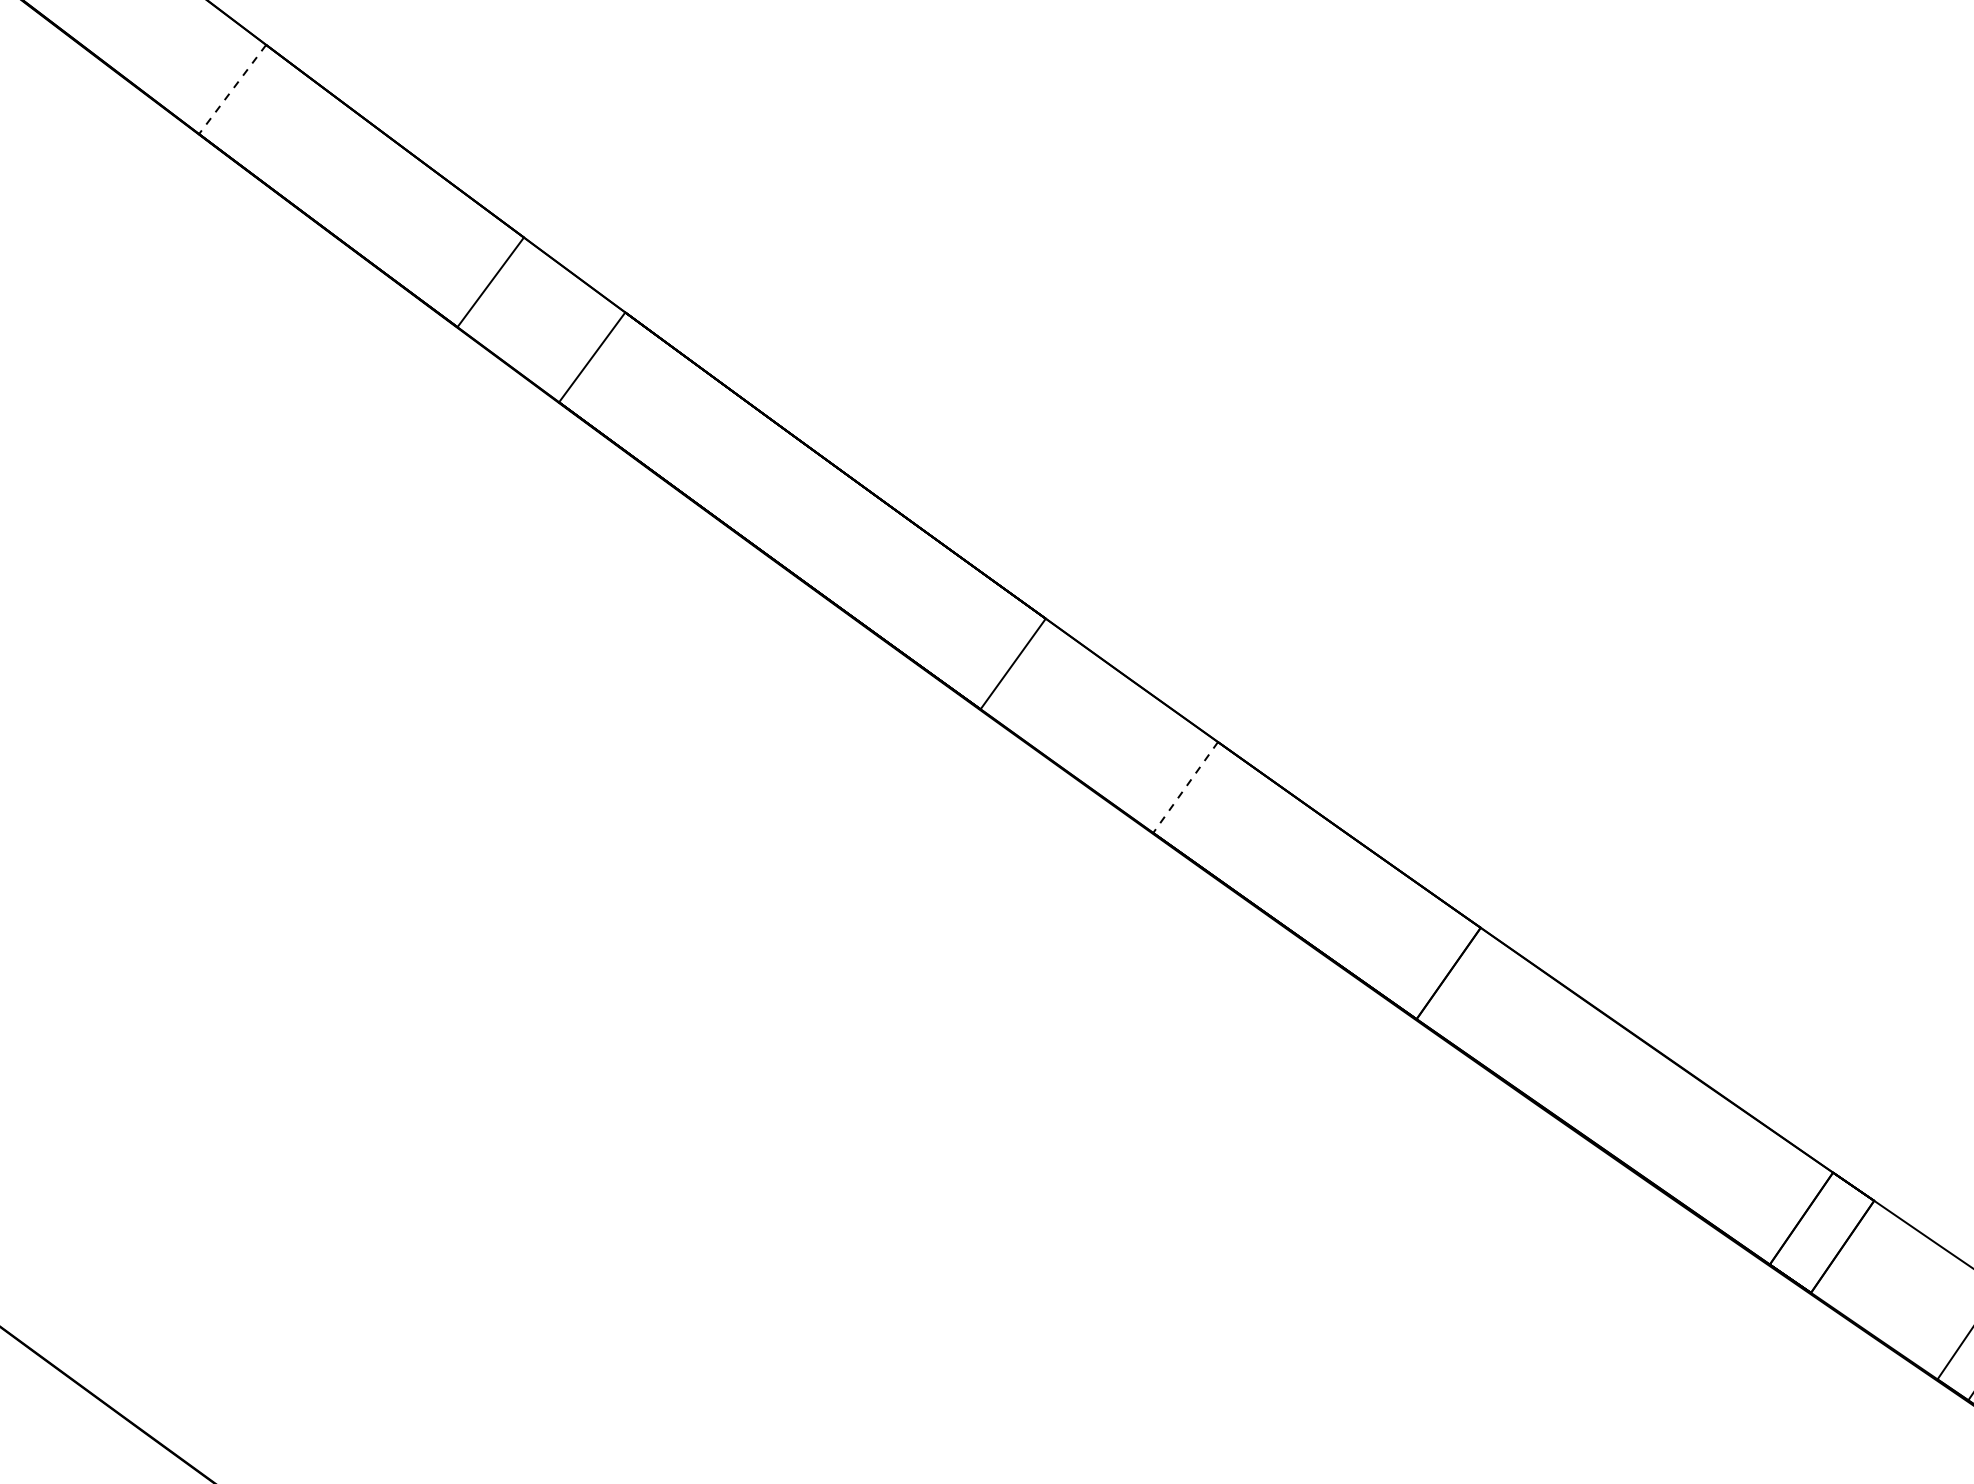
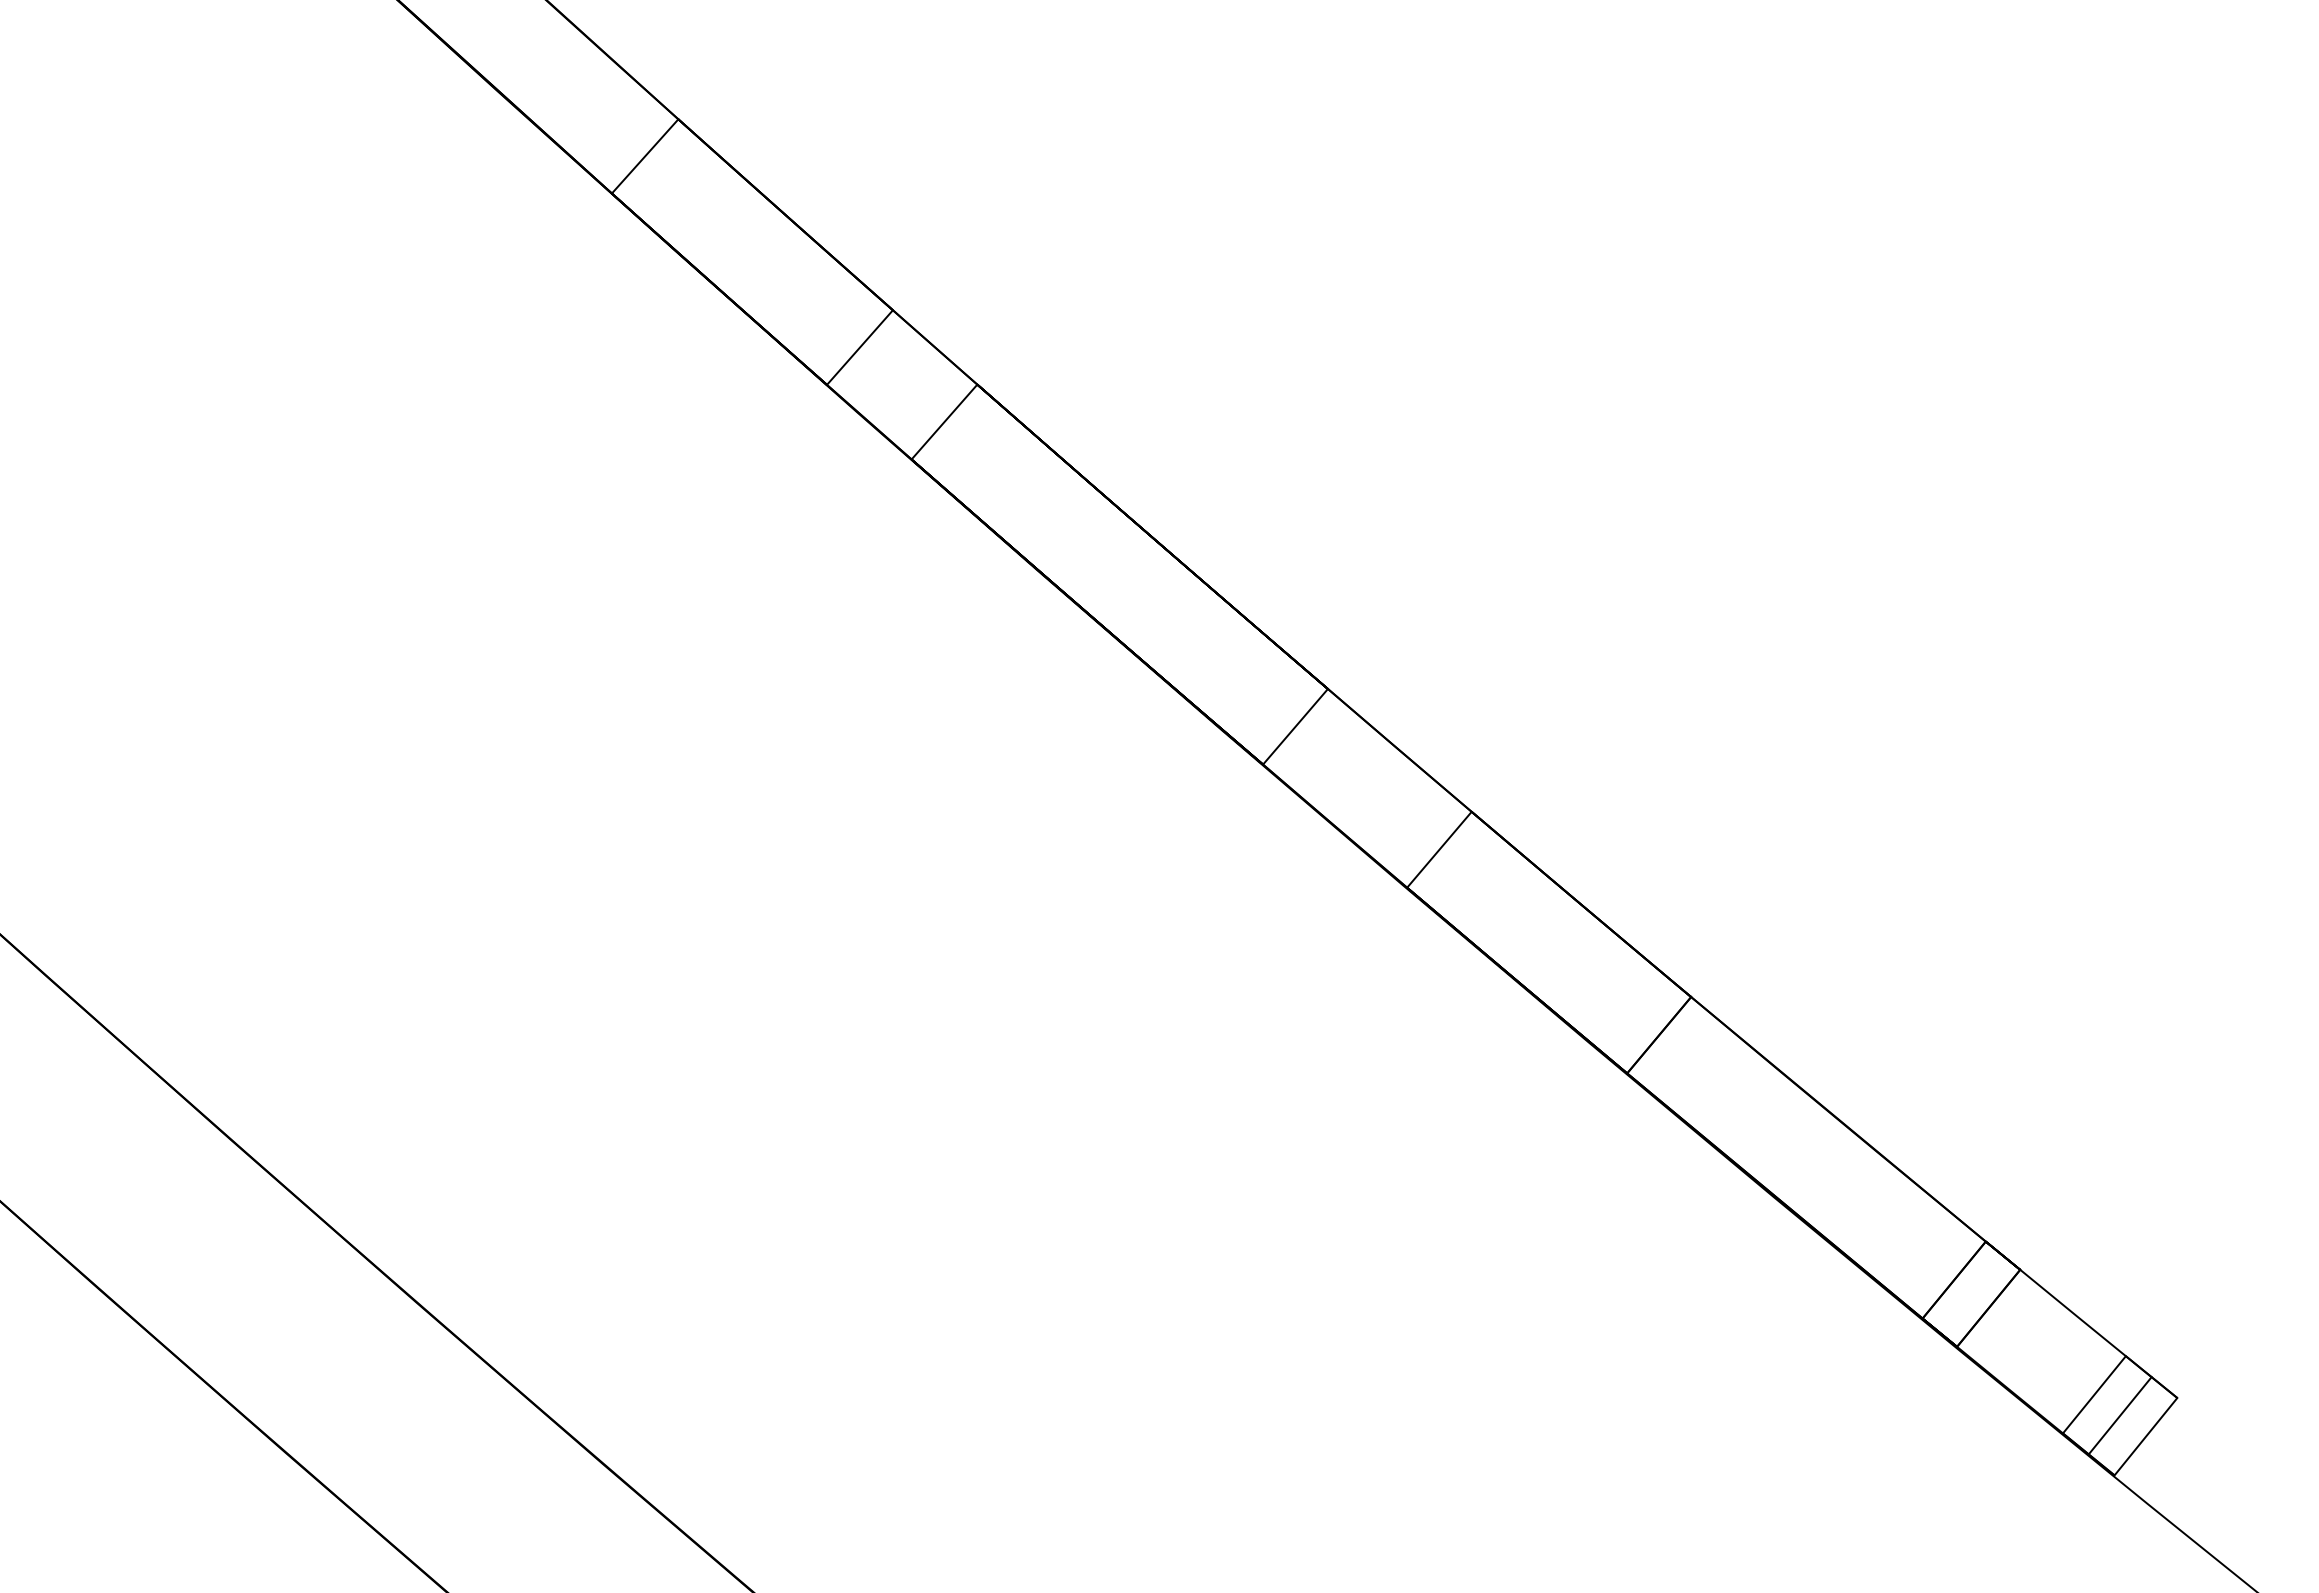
line: (233, 89) -> (645, 156), dashed -> solid
line: (1185, 787) -> (1439, 849), dashed -> solid

